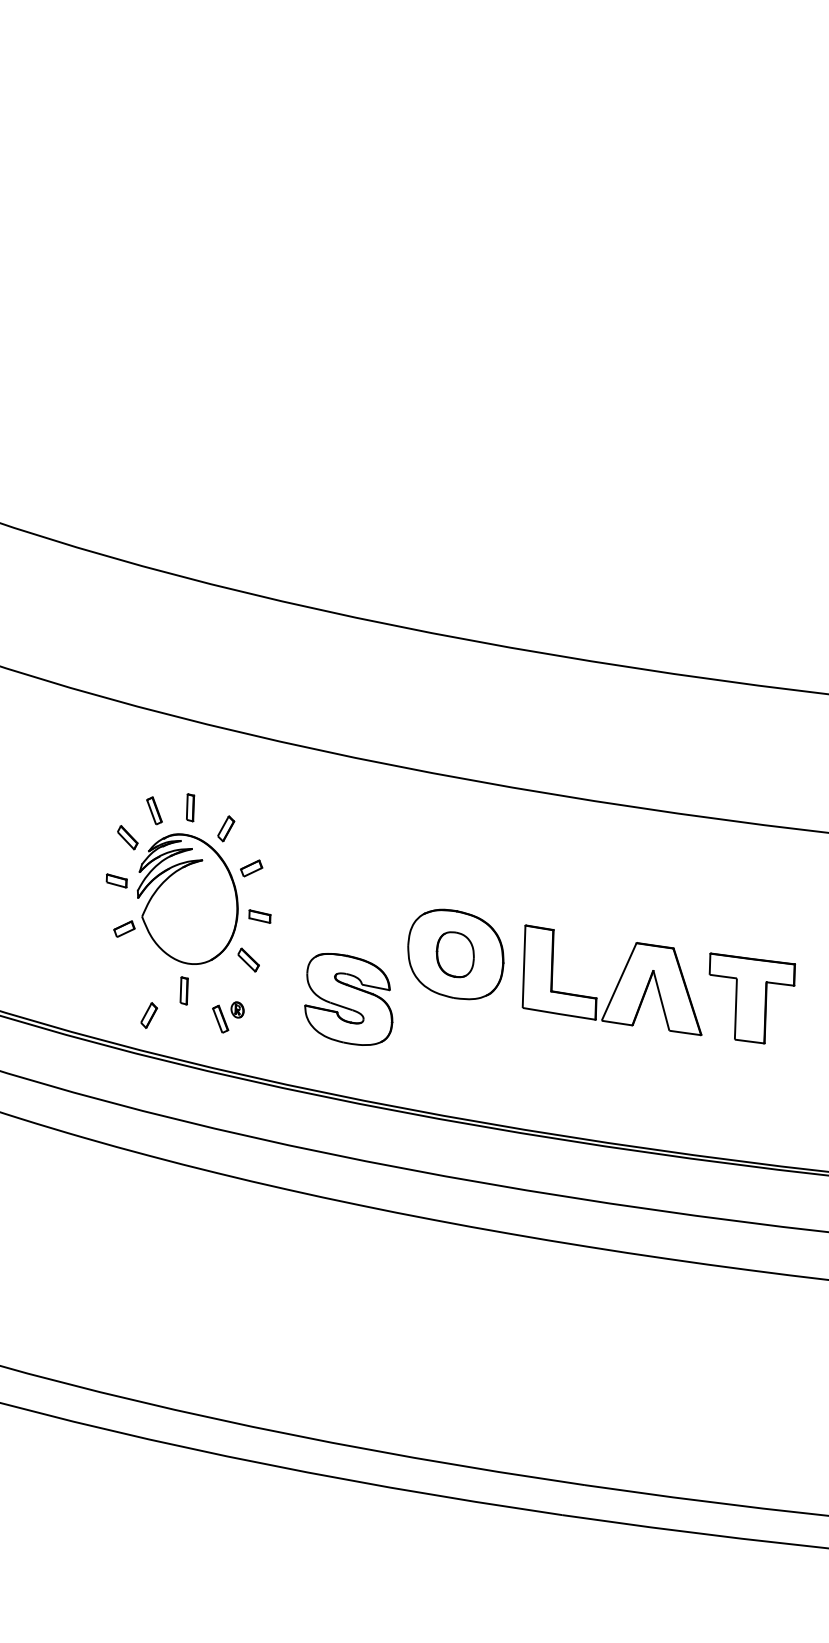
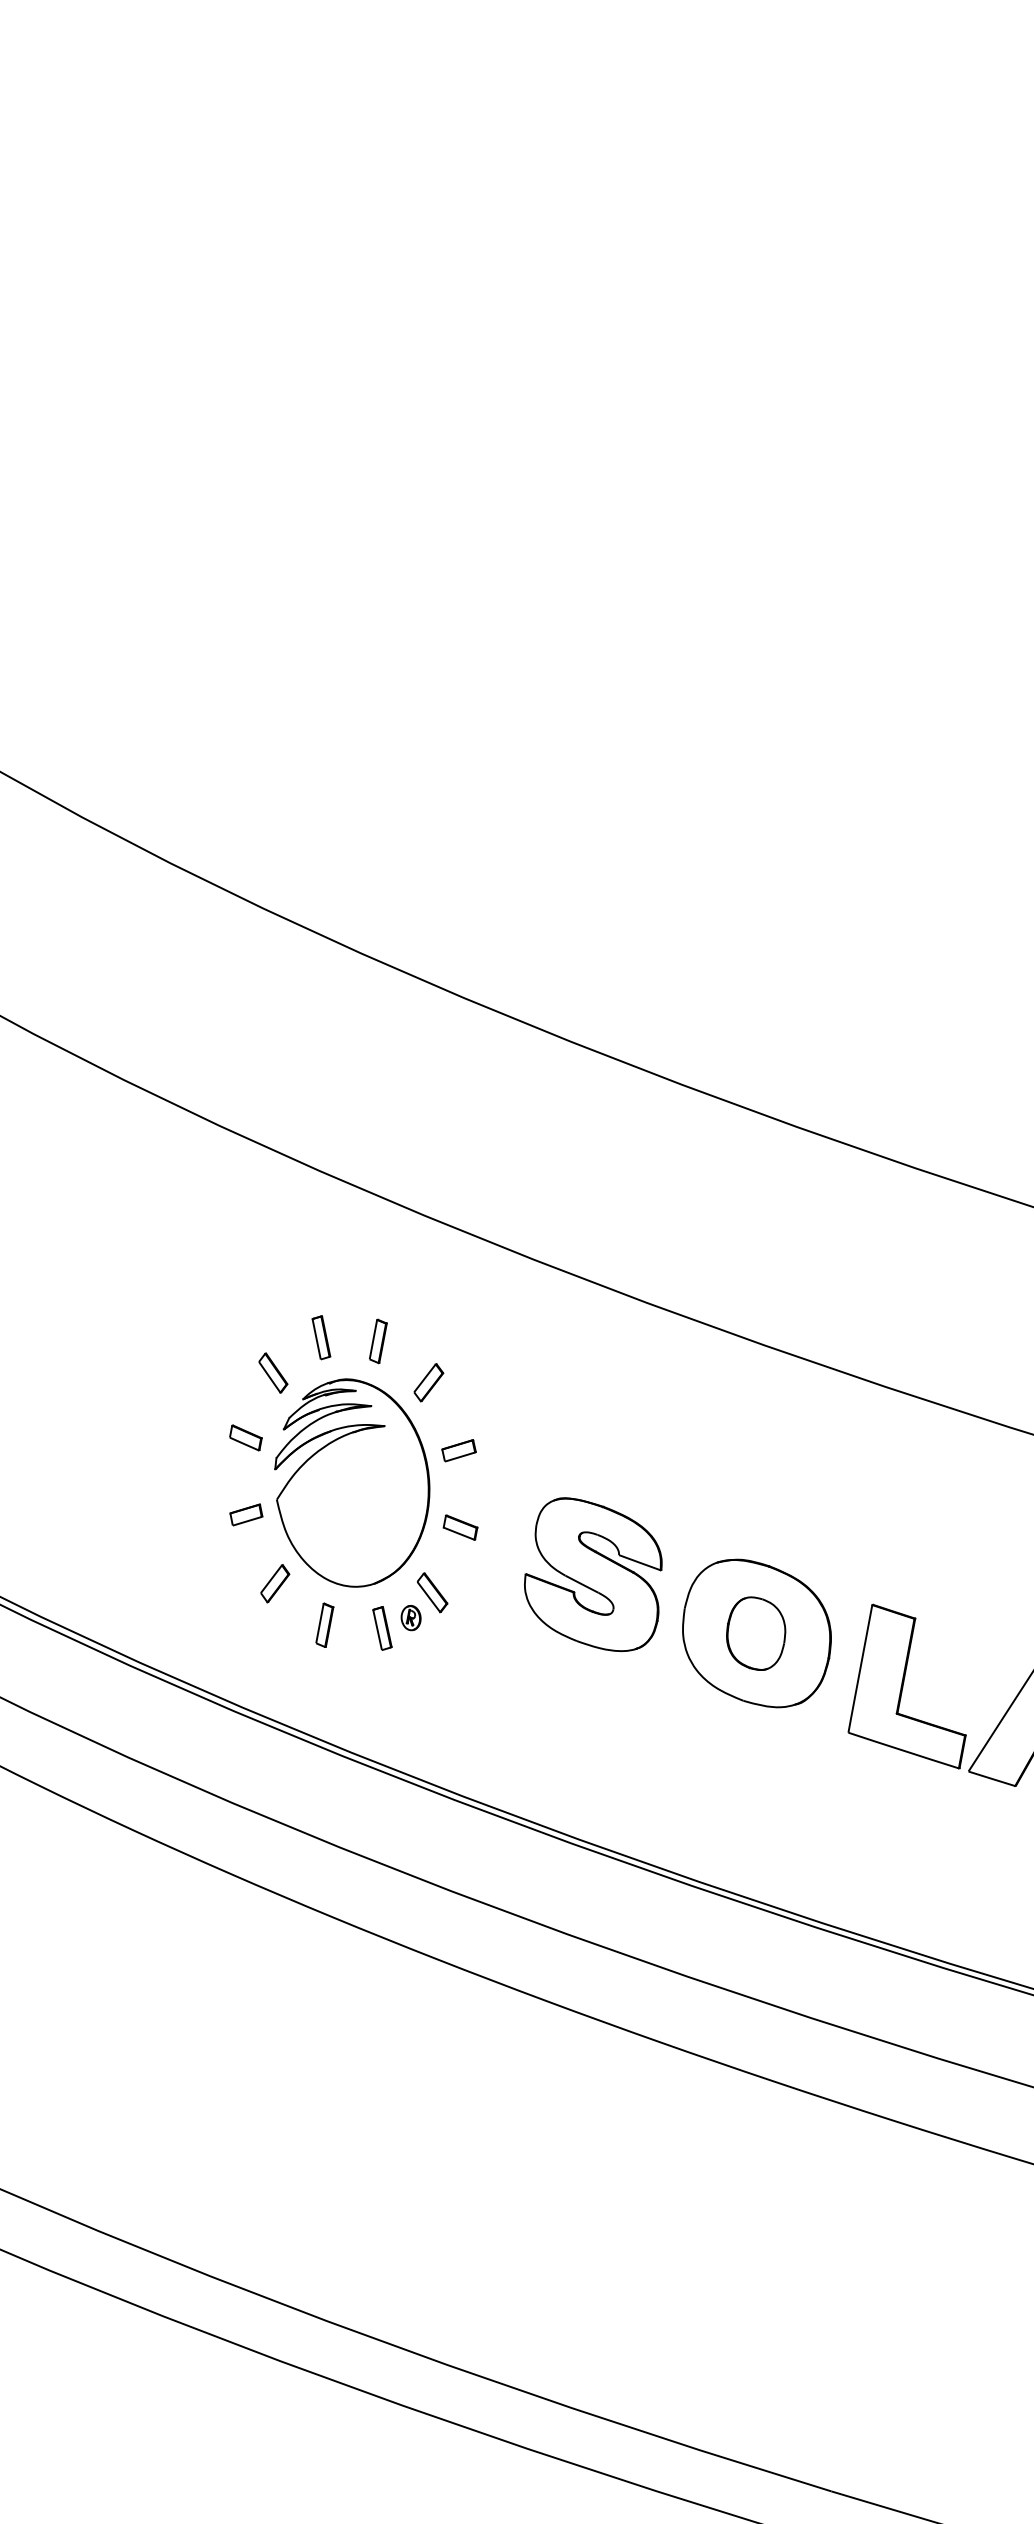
part: (348, 999) -> (594, 1575), moved
part: (149, 1015) -> (275, 1583), moved
part: (228, 1017) -> (395, 1627), moved

